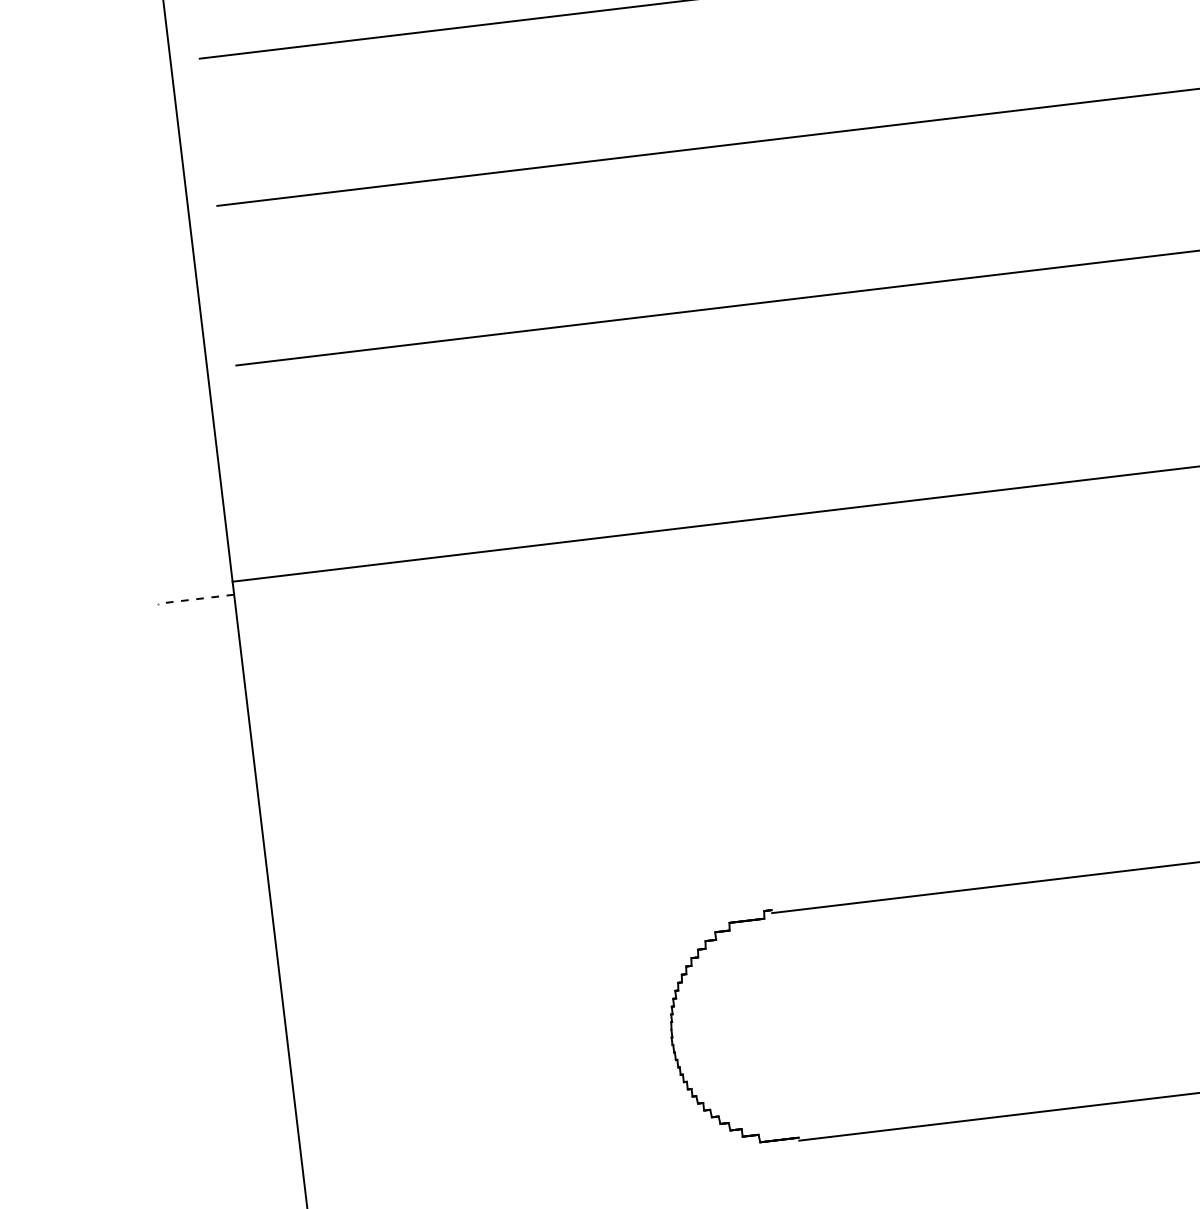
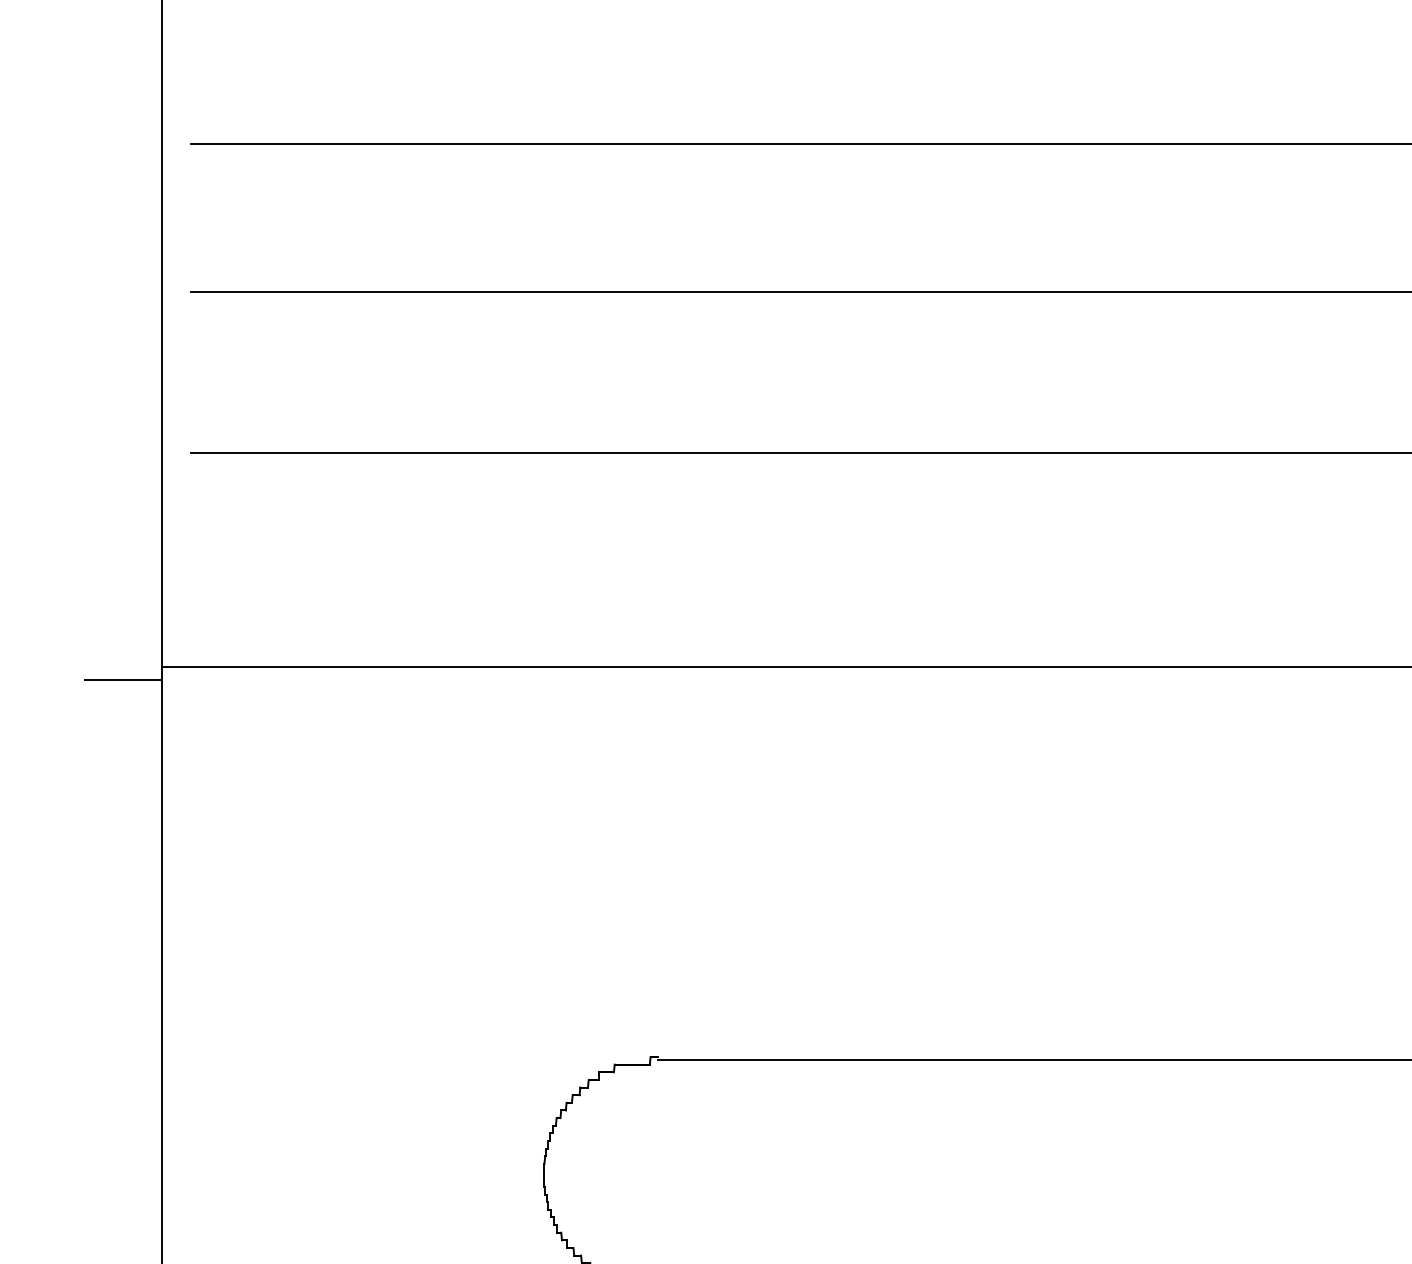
line: (196, 599) -> (123, 680), dashed -> solid

